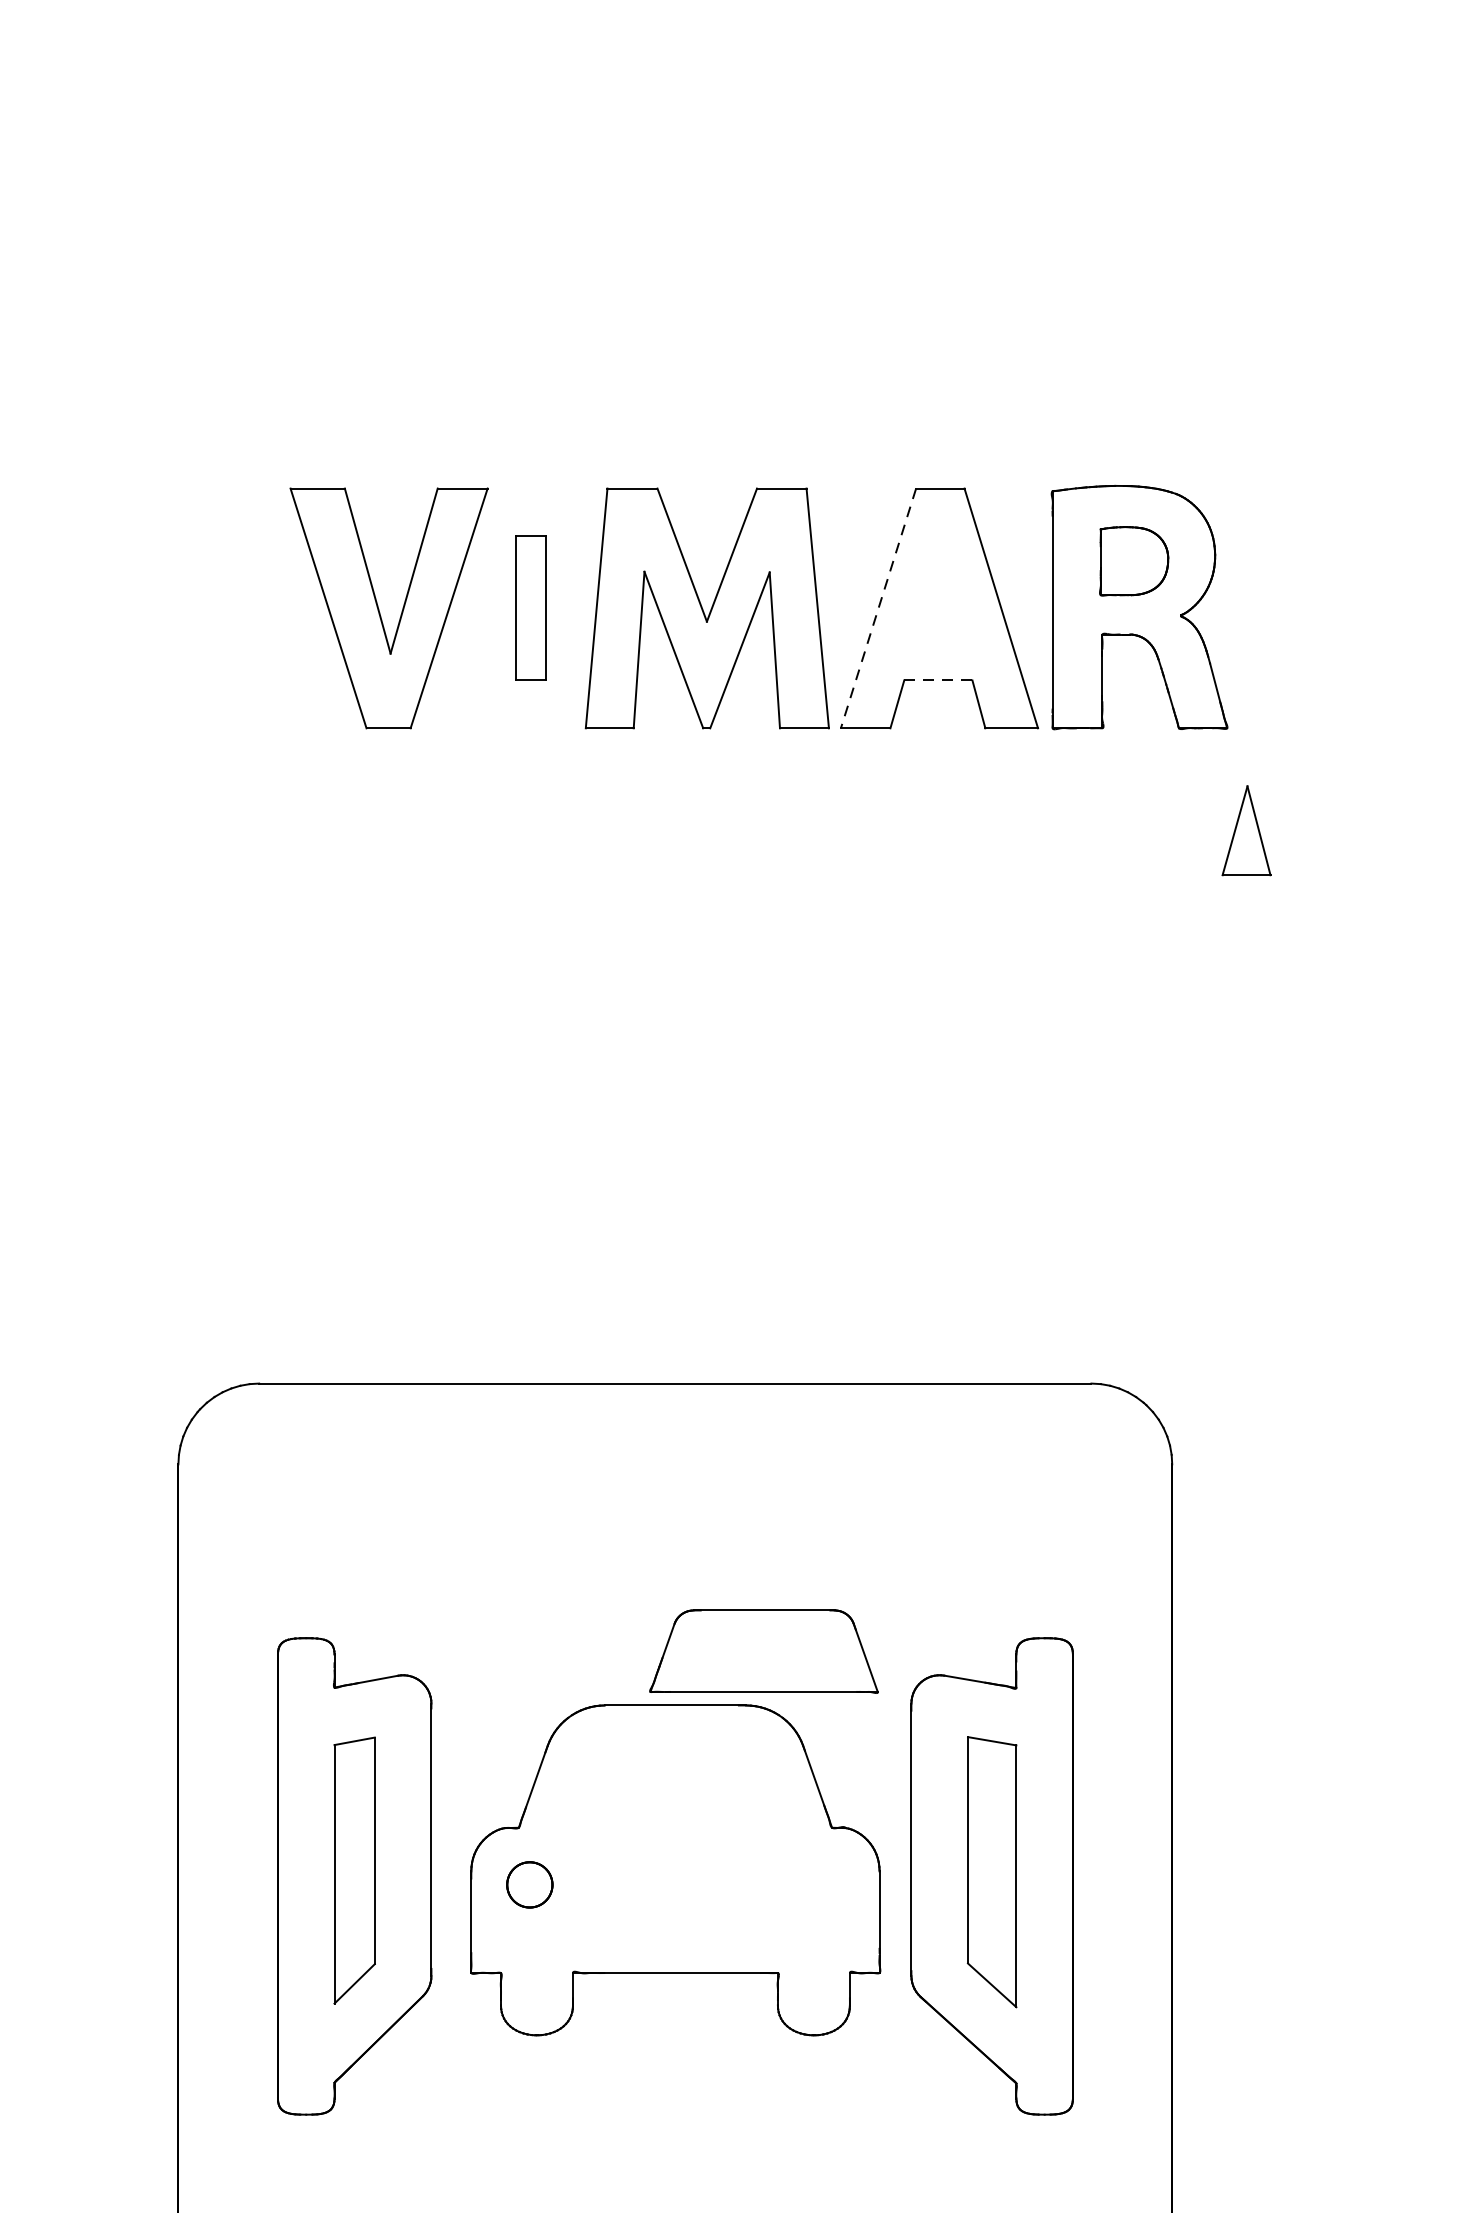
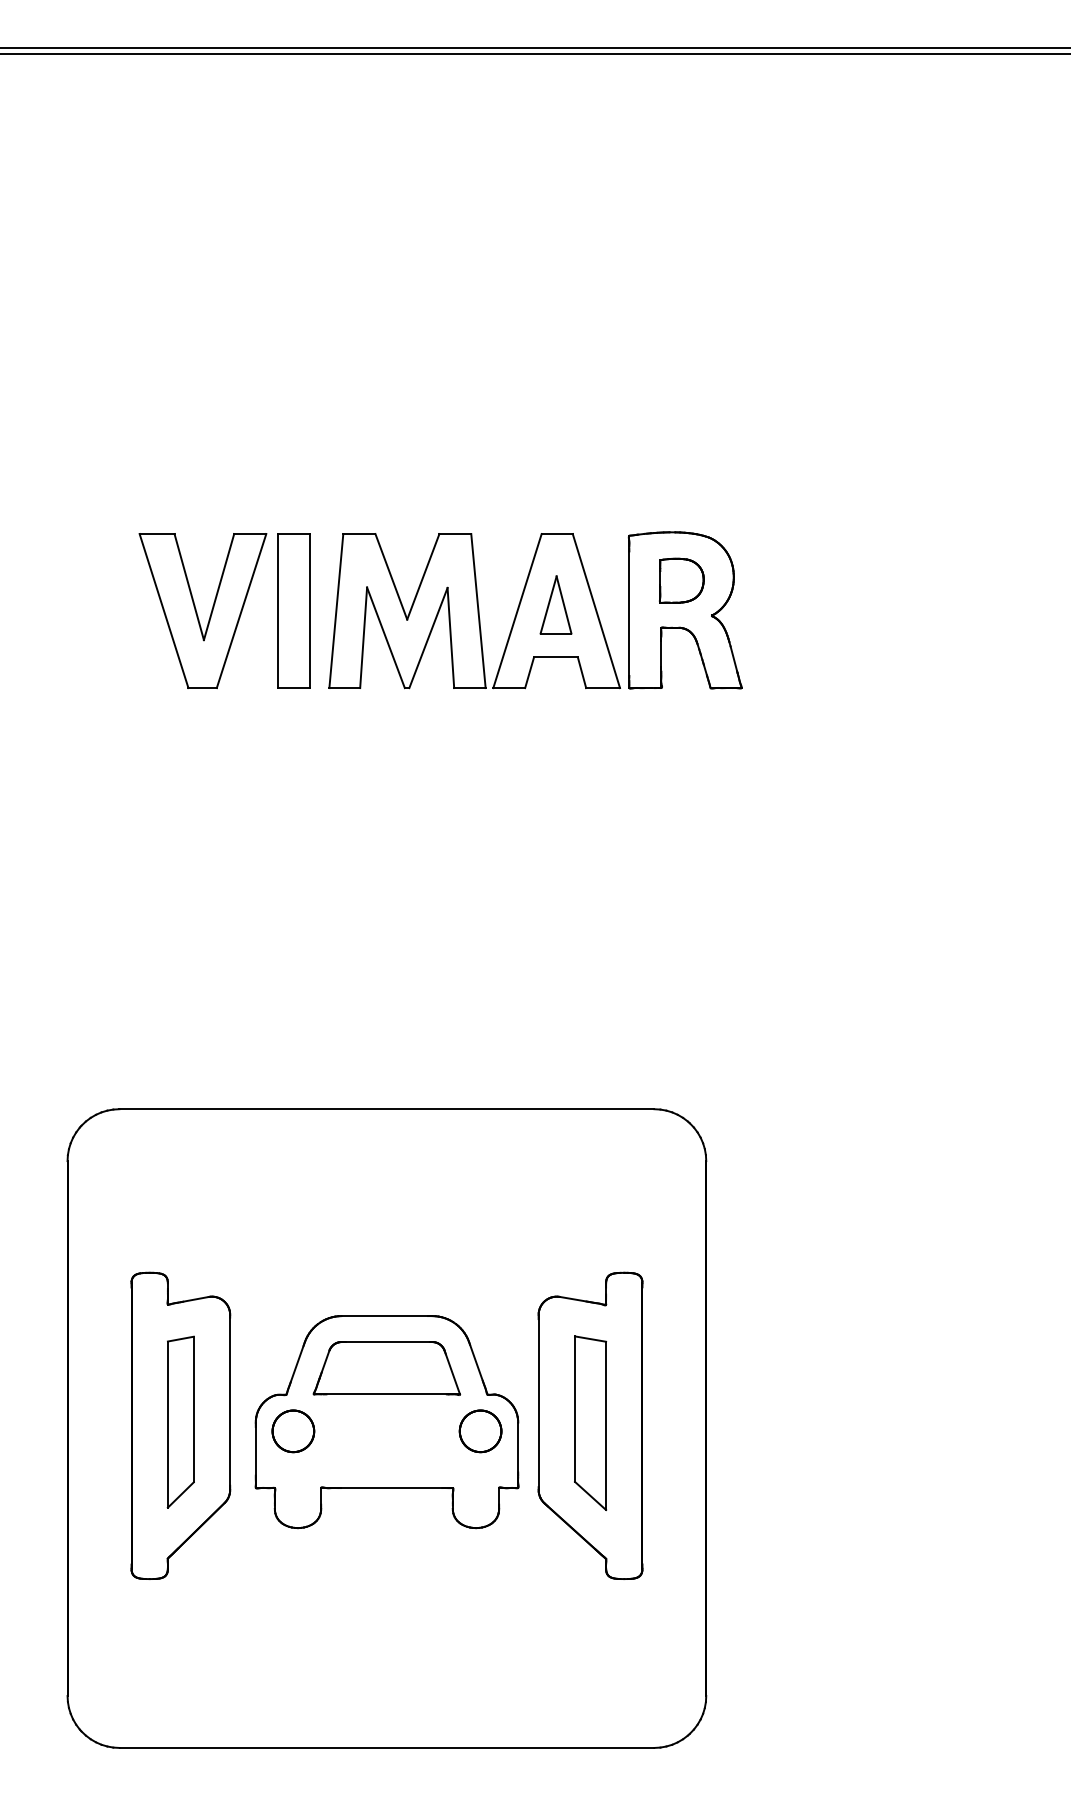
part: (529, 607) -> (293, 610), size x1.67
line: (878, 609) -> (517, 611), dashed -> solid
line: (937, 680) -> (555, 657), dashed -> solid
part: (1245, 830) -> (555, 604), moved
part: (763, 1651) -> (386, 1368), moved
part: (529, 1885) -> (293, 1431), size x1.43
part: (820, 1885) -> (480, 1431), added

